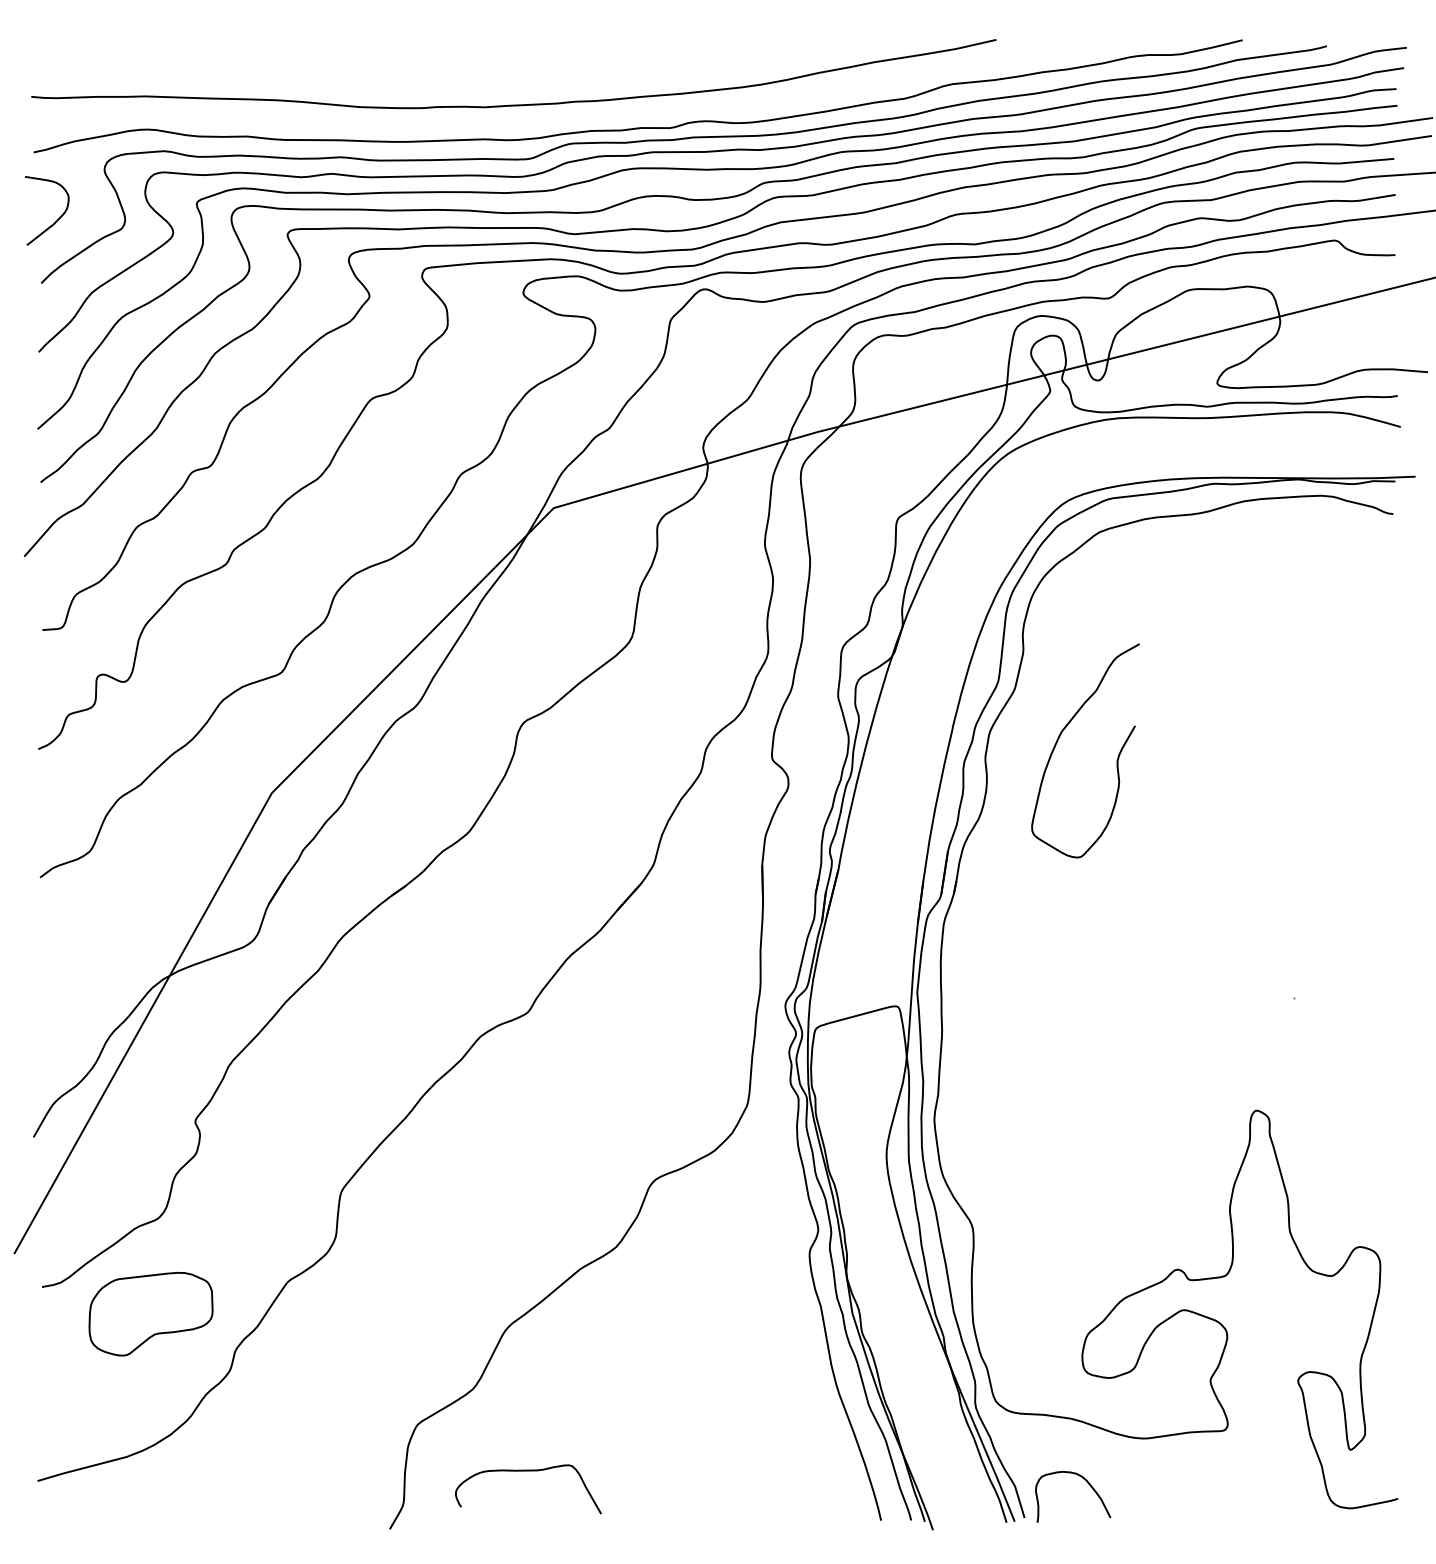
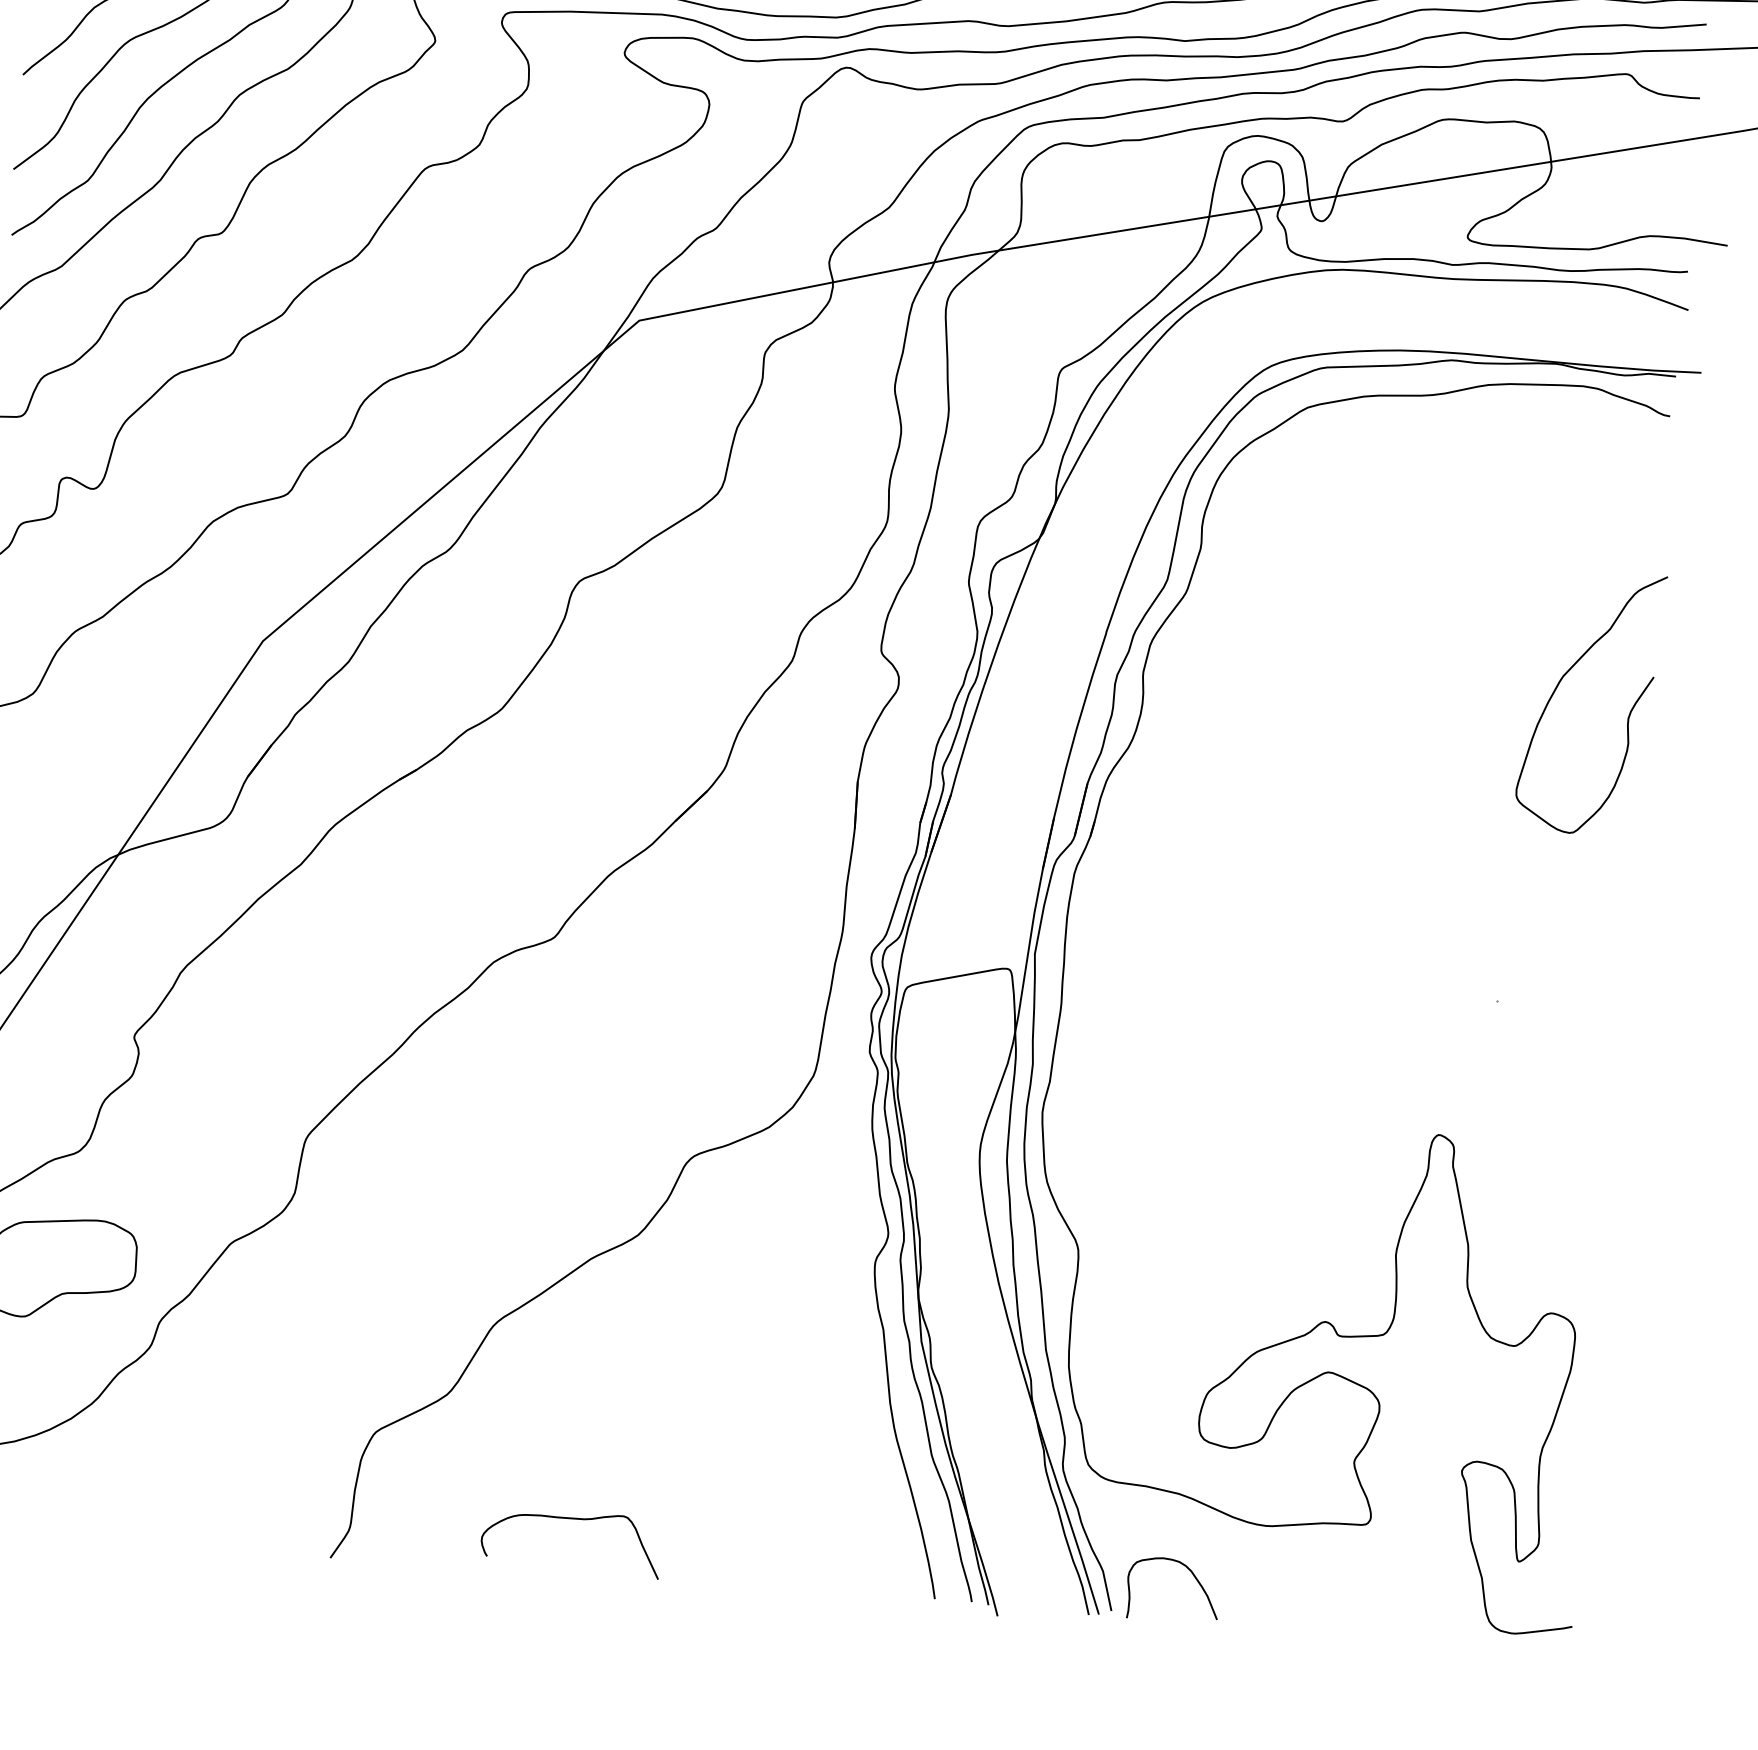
curve: (1058, 741) -> (1557, 688), moved
curve: (528, 1471) -> (573, 1519), moved

